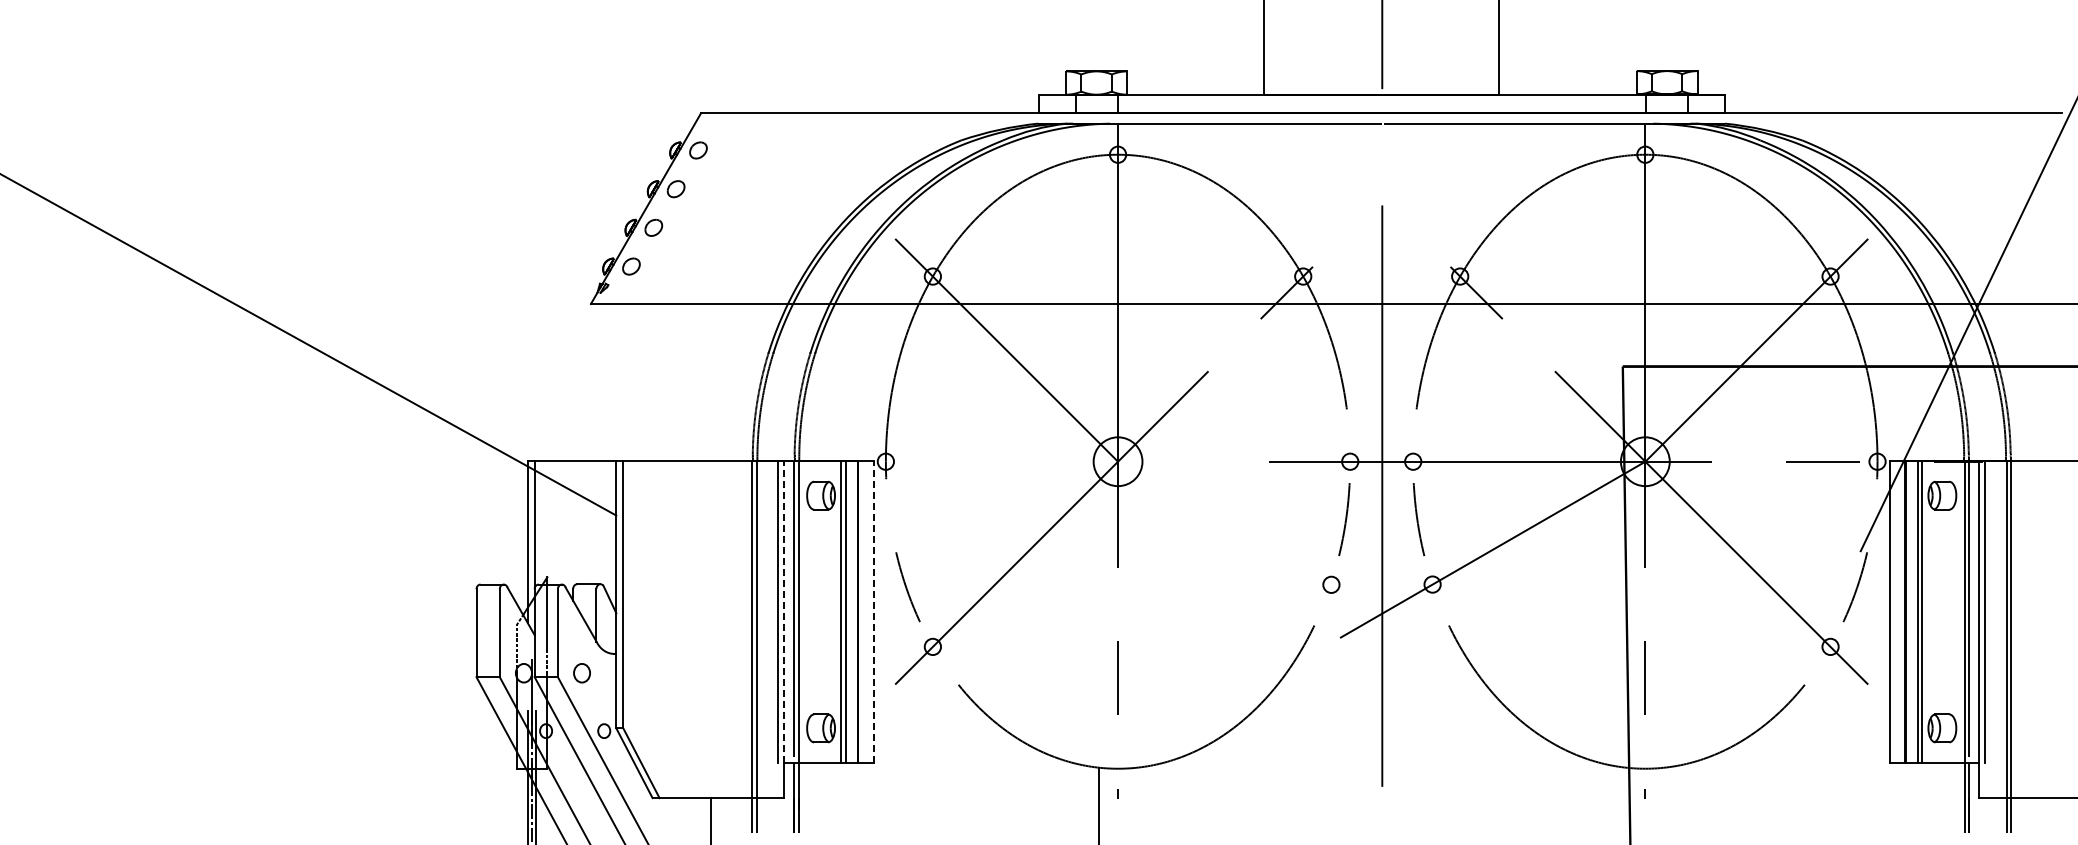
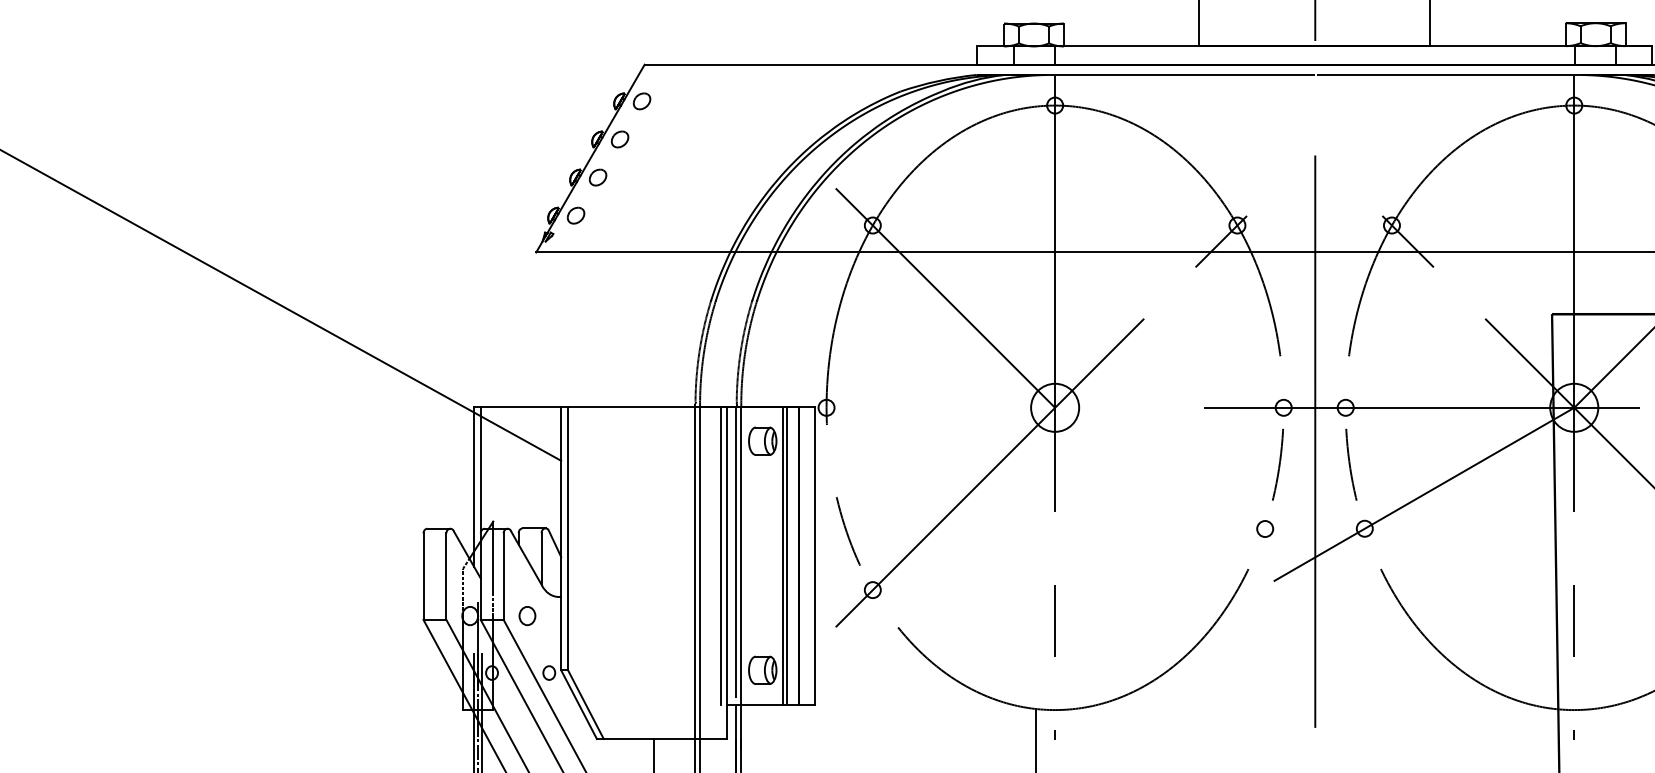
line: (784, 611) -> (726, 555), dashed -> solid
line: (873, 611) -> (814, 555), dashed -> solid

